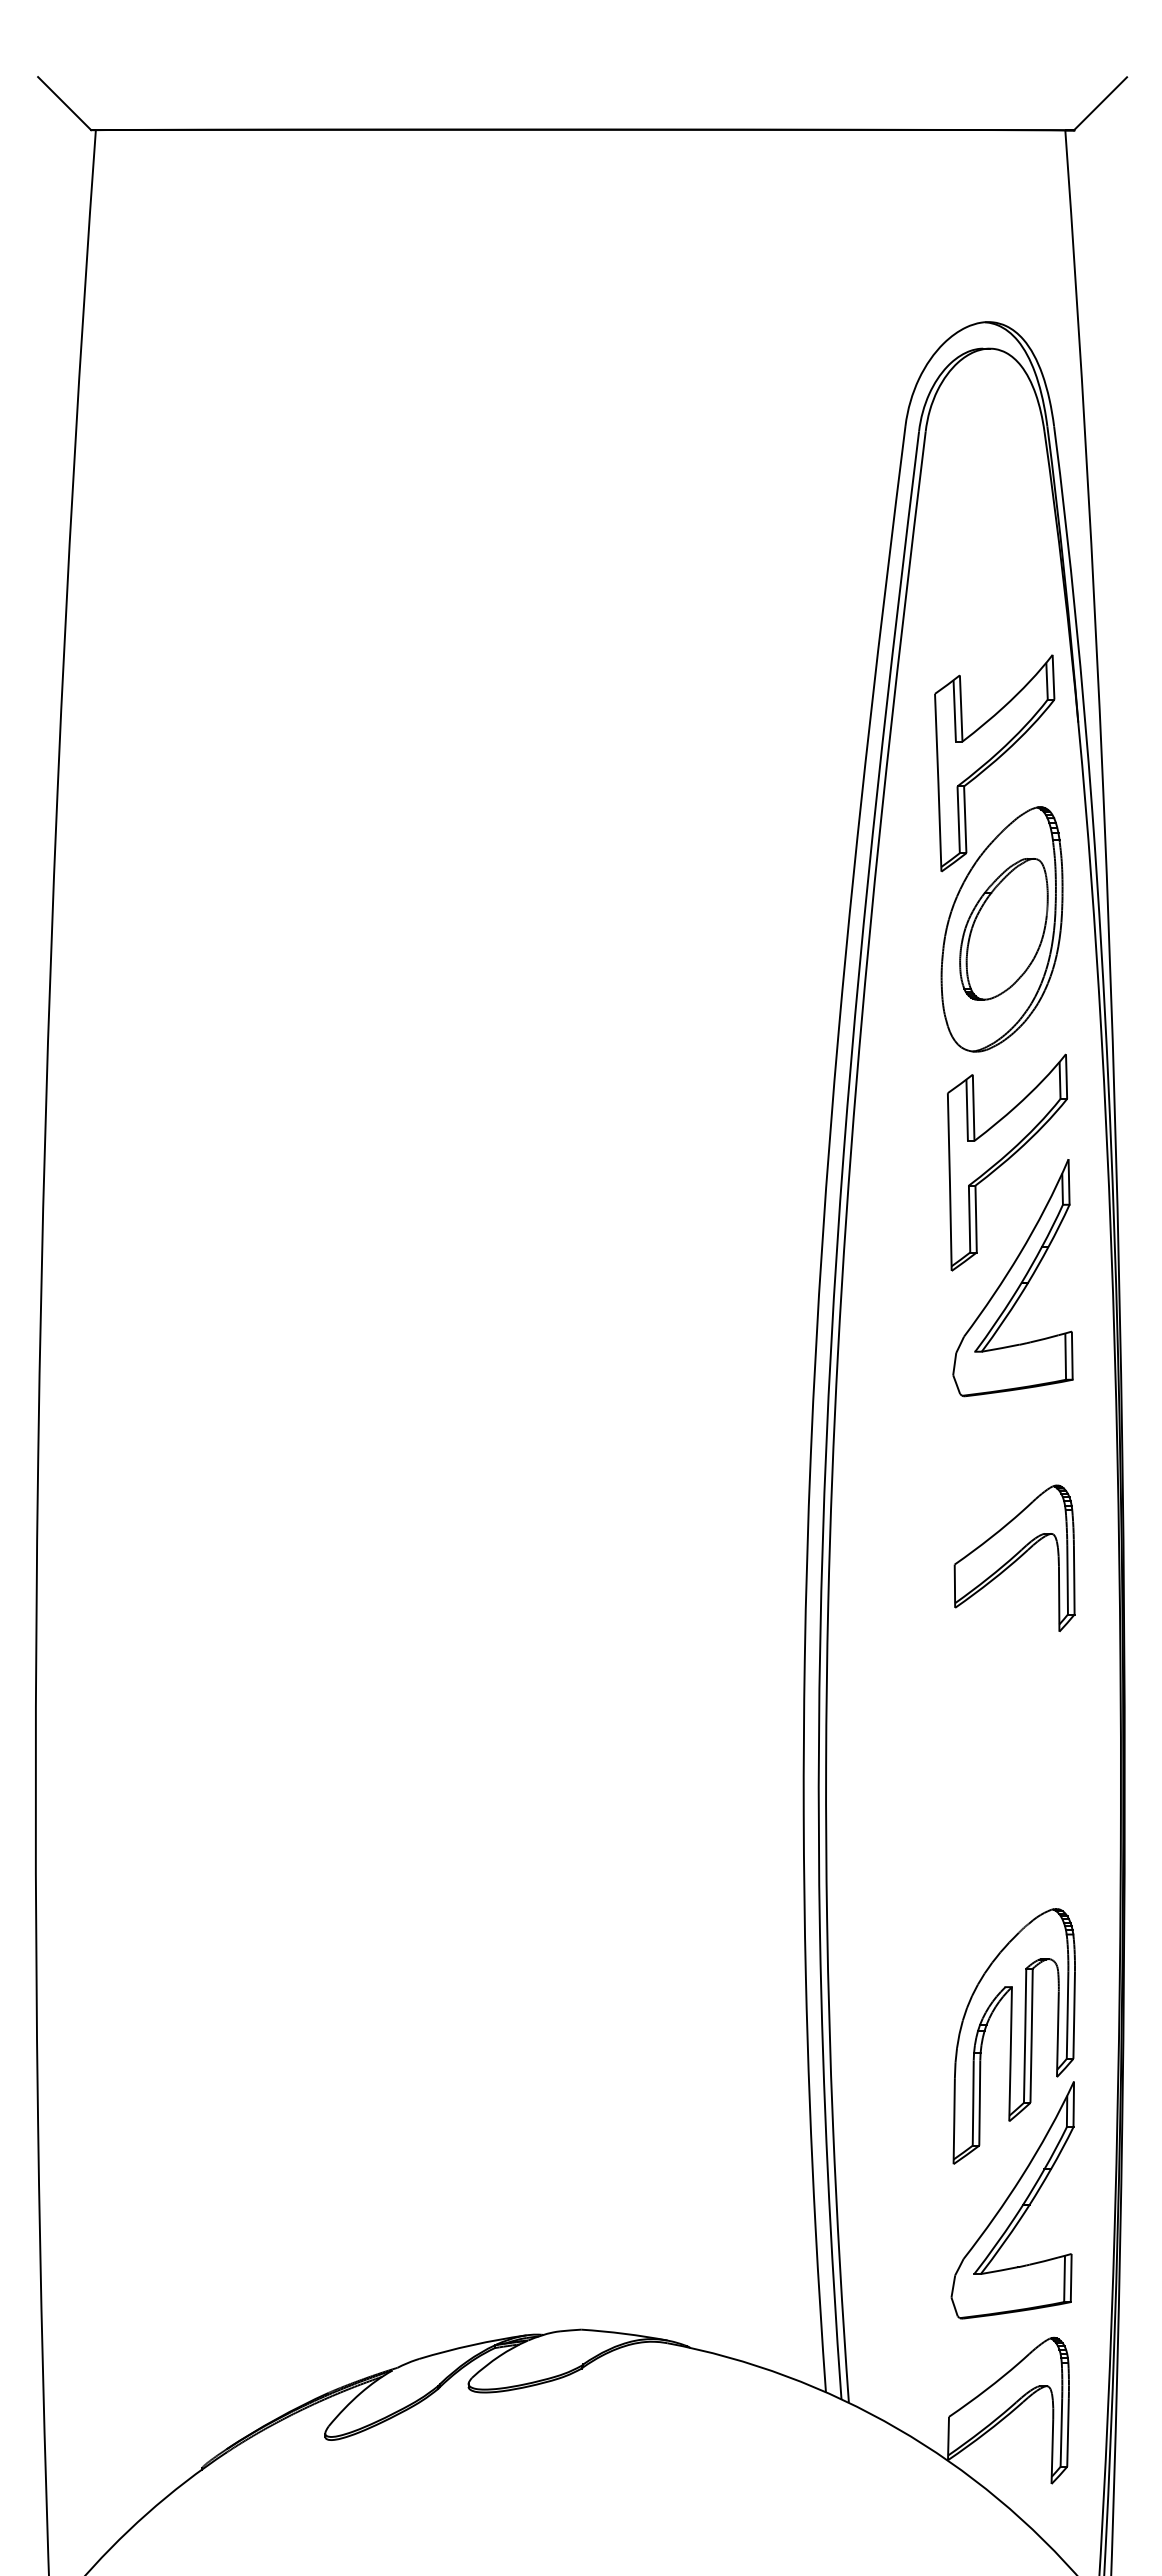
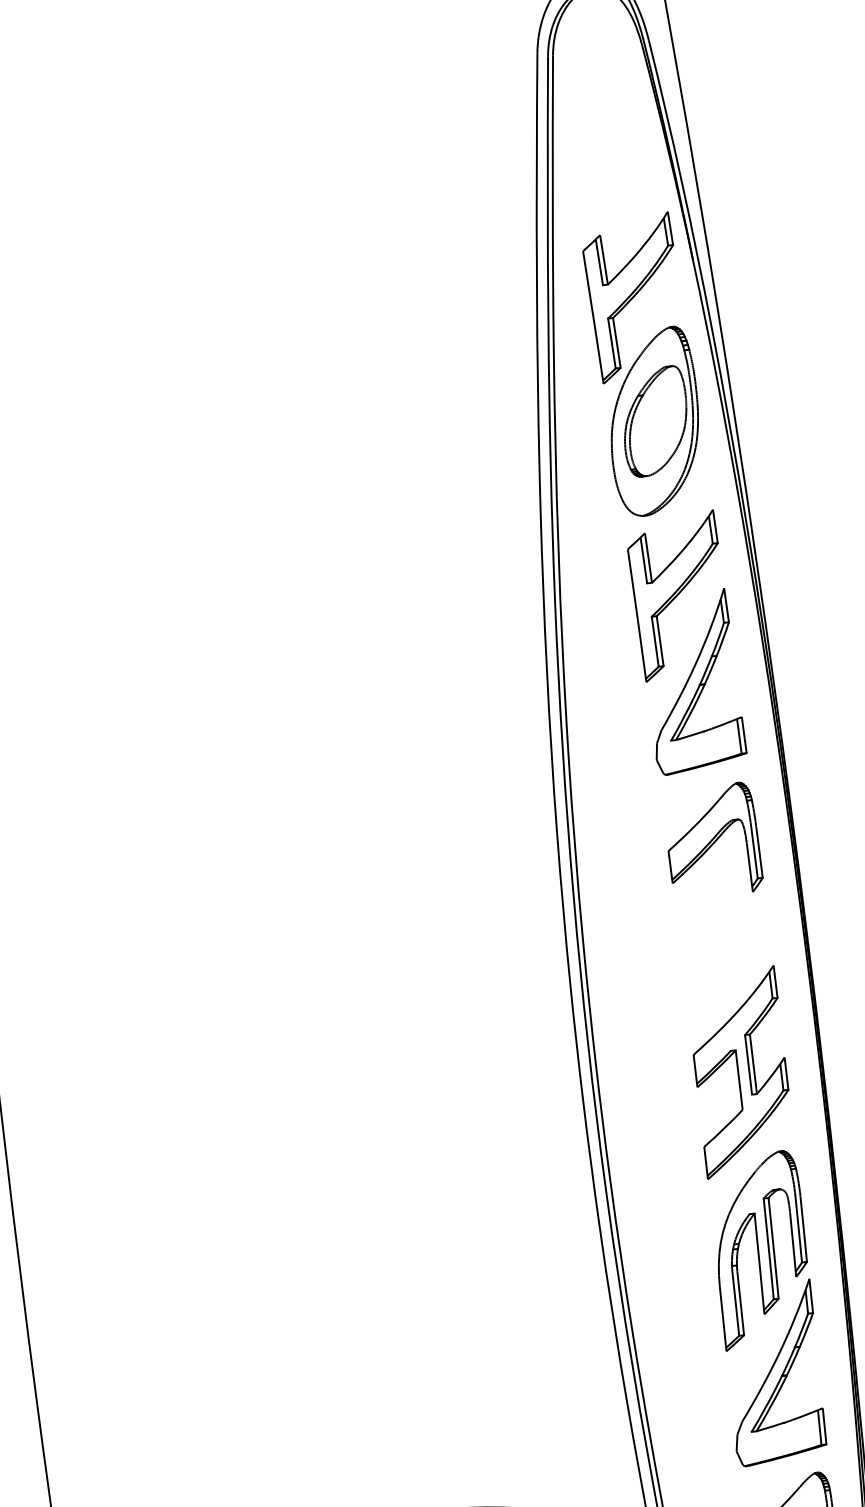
part: (1014, 1557) -> (712, 840), moved
part: (1015, 1799) -> (740, 1072), added

